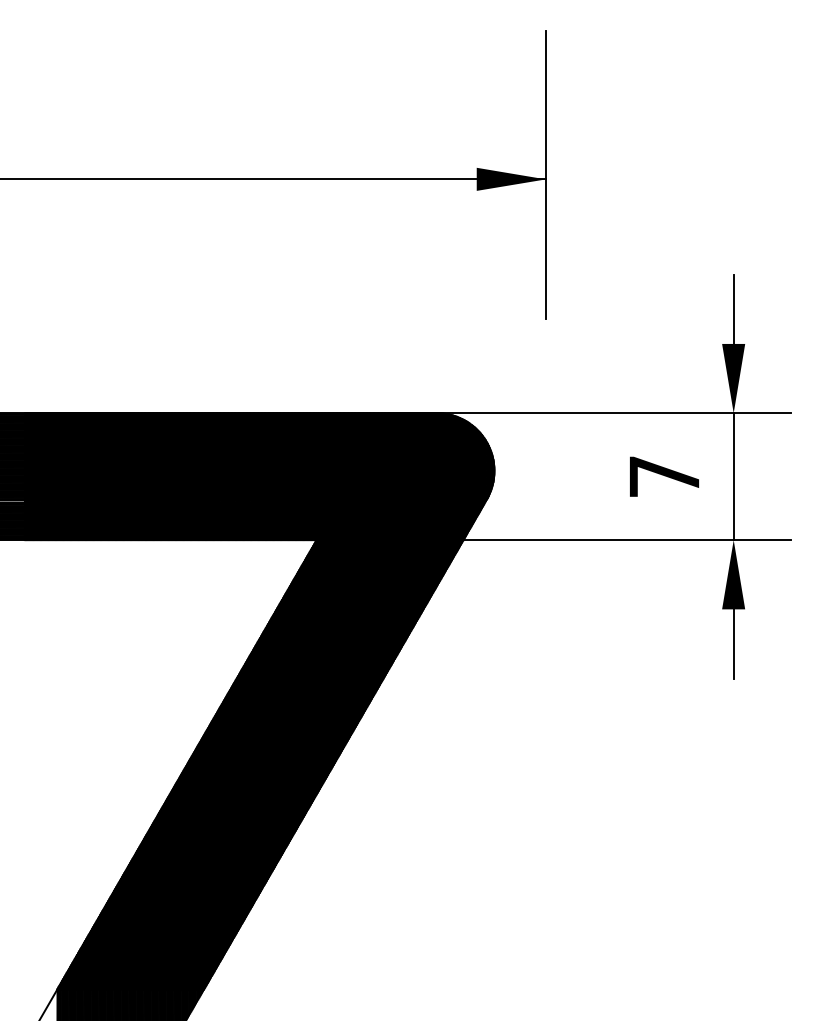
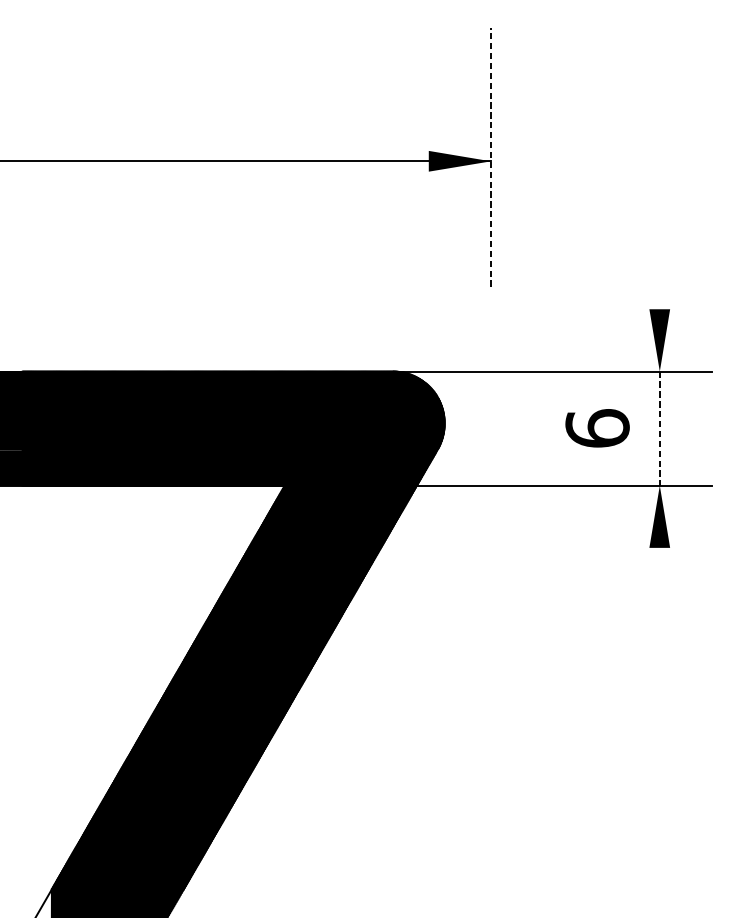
line: (545, 174) -> (490, 156), solid -> dashed
line: (733, 308) -> (659, 277), removed
text: (664, 475) -> (597, 427), 7 -> 6
line: (733, 477) -> (659, 429), solid -> dashed
line: (733, 643) -> (659, 578), removed

